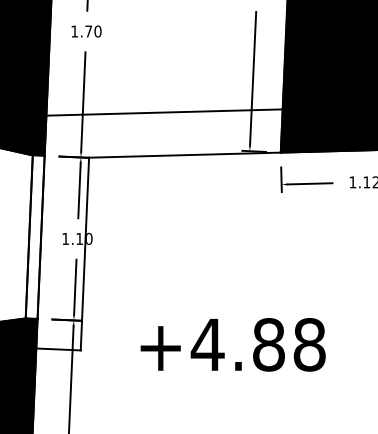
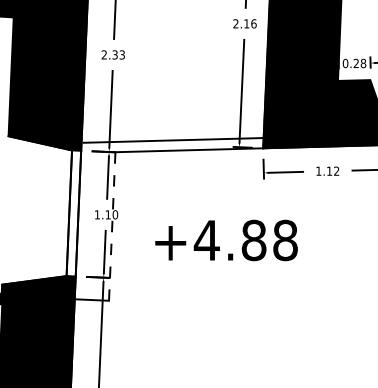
text: (86, 30) -> (113, 54), 1.70 -> 2.33
line: (164, 111) -> (174, 139), moved
line: (85, 254) -> (112, 226), solid -> dashed
text: (233, 344) -> (226, 240), moved

